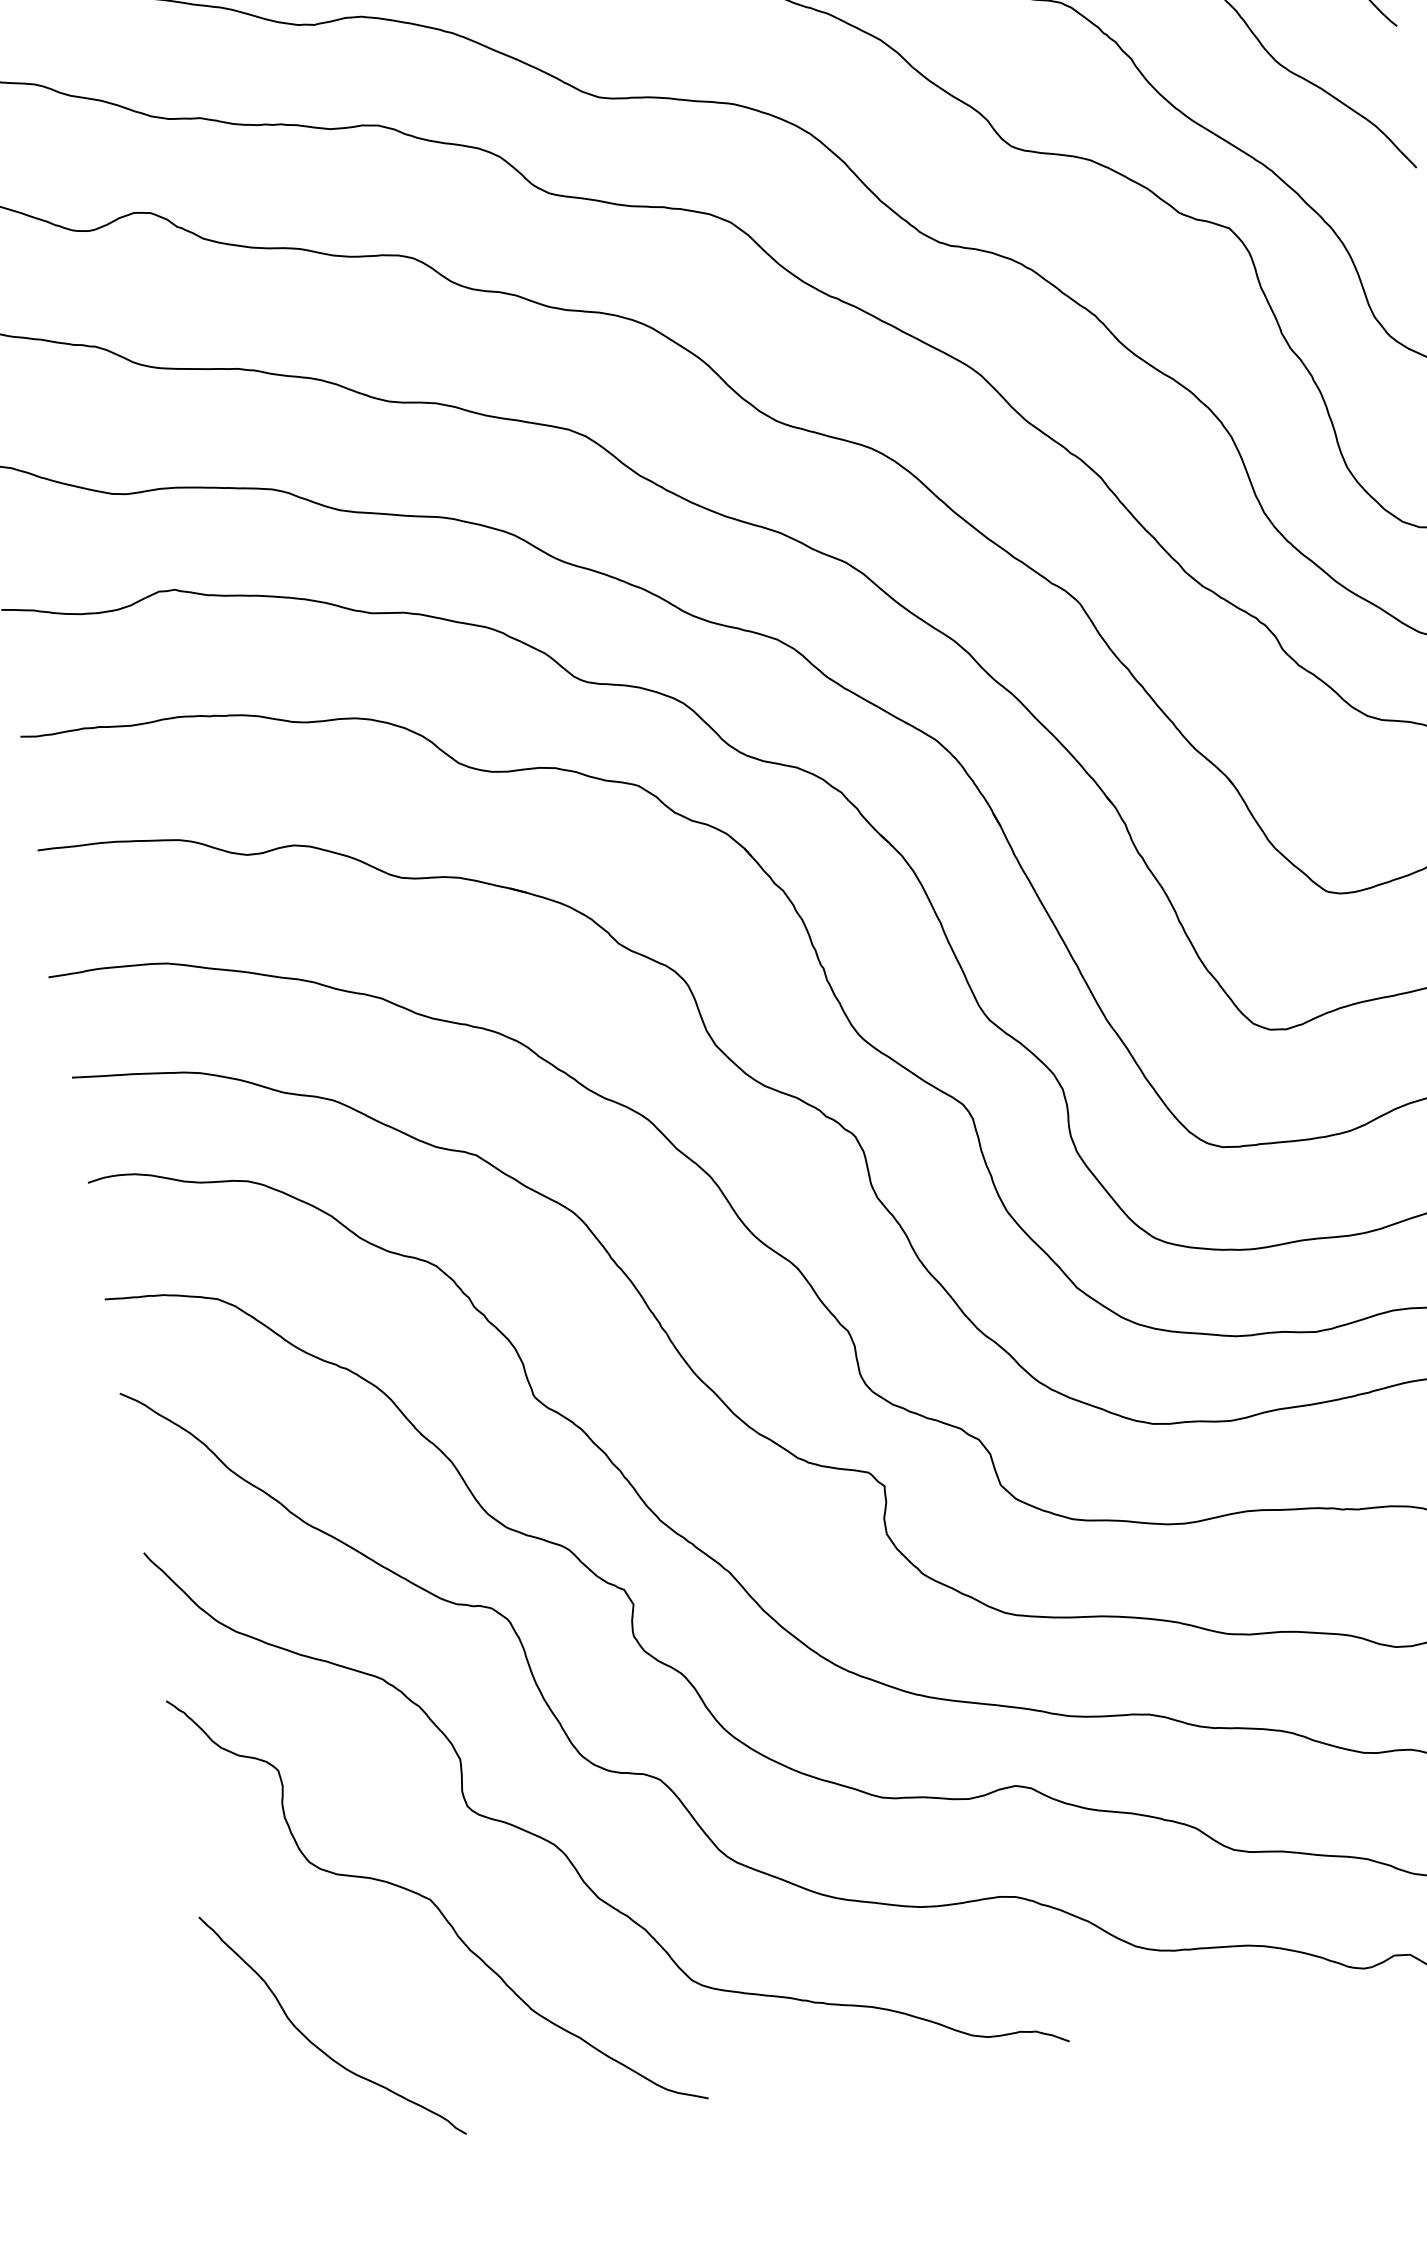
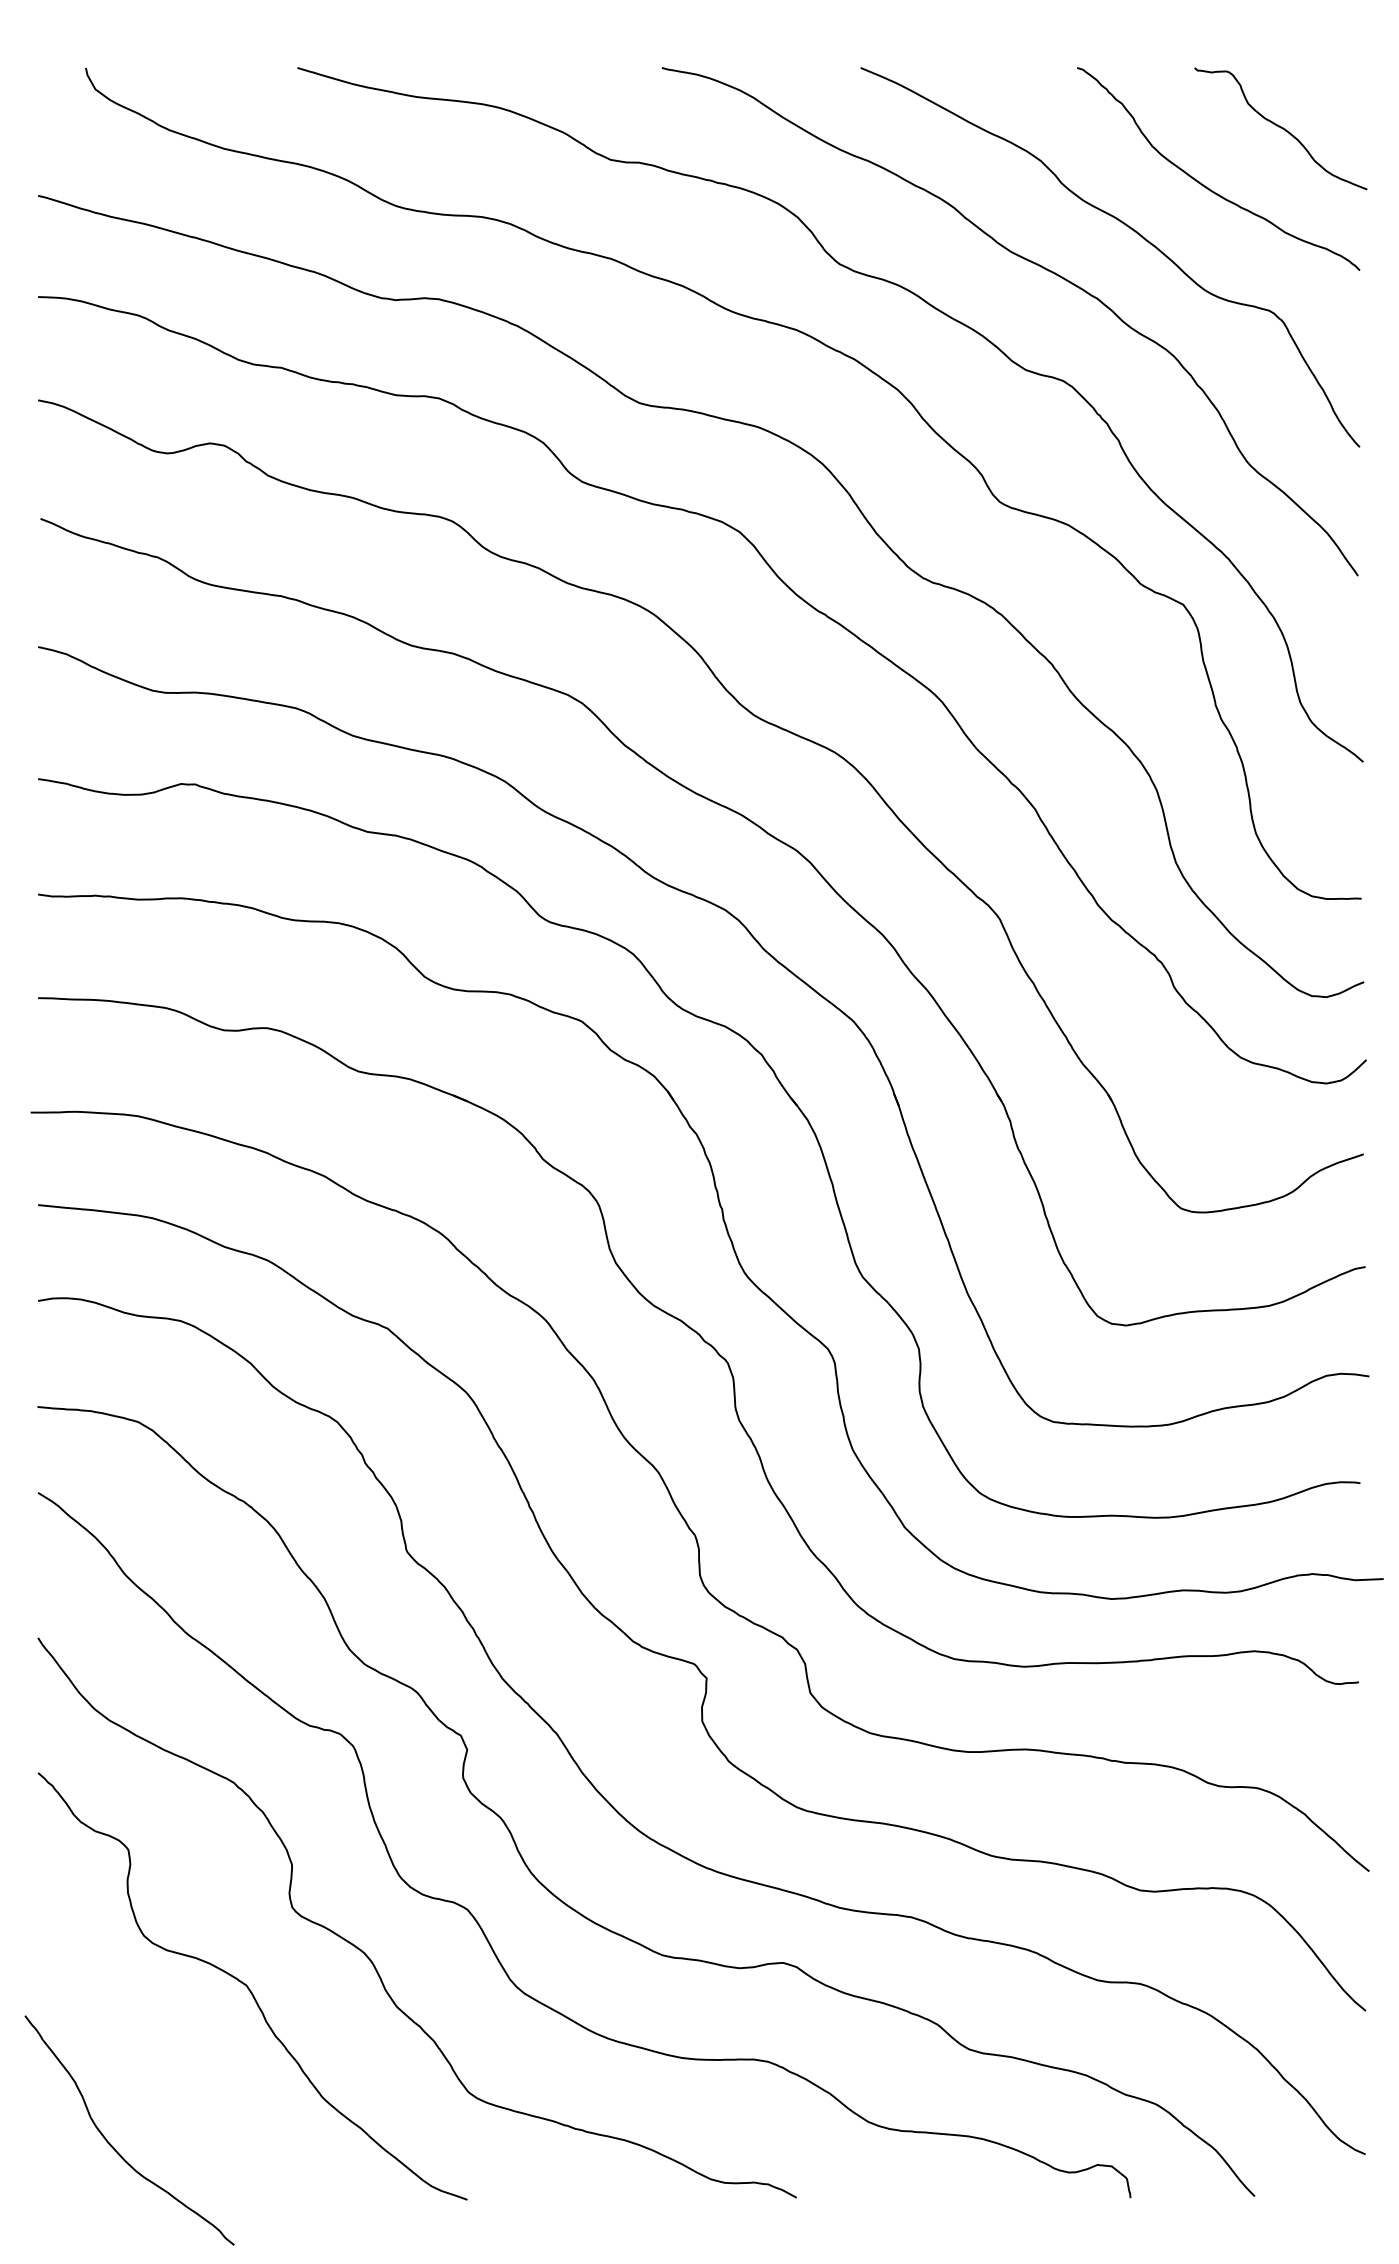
curve: (317, 2046) -> (113, 2146), moved

